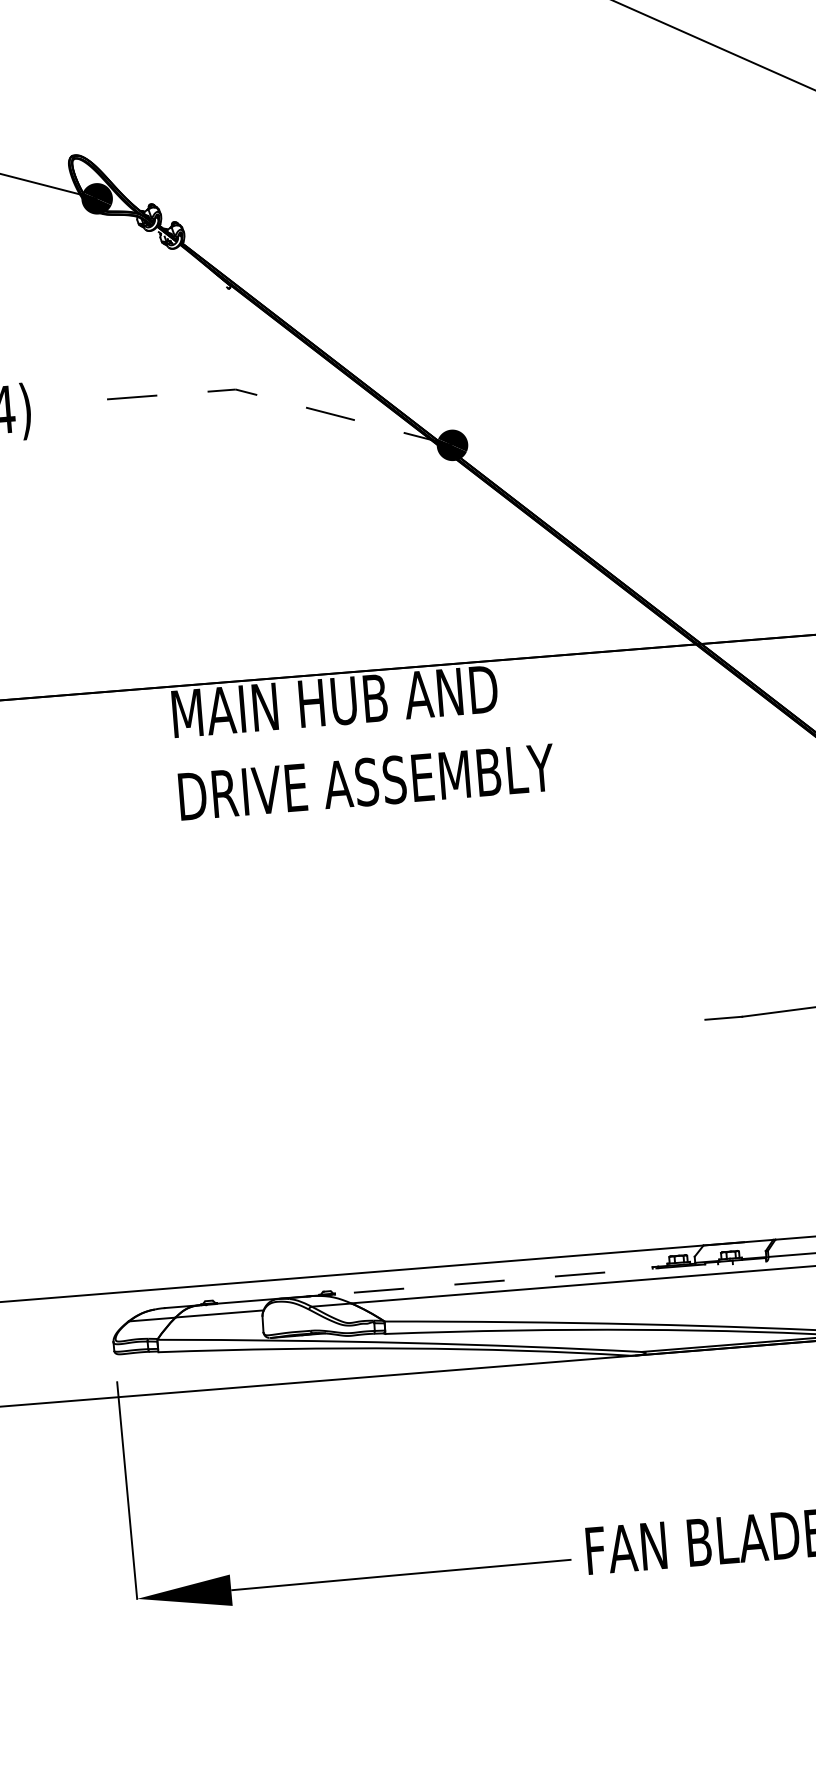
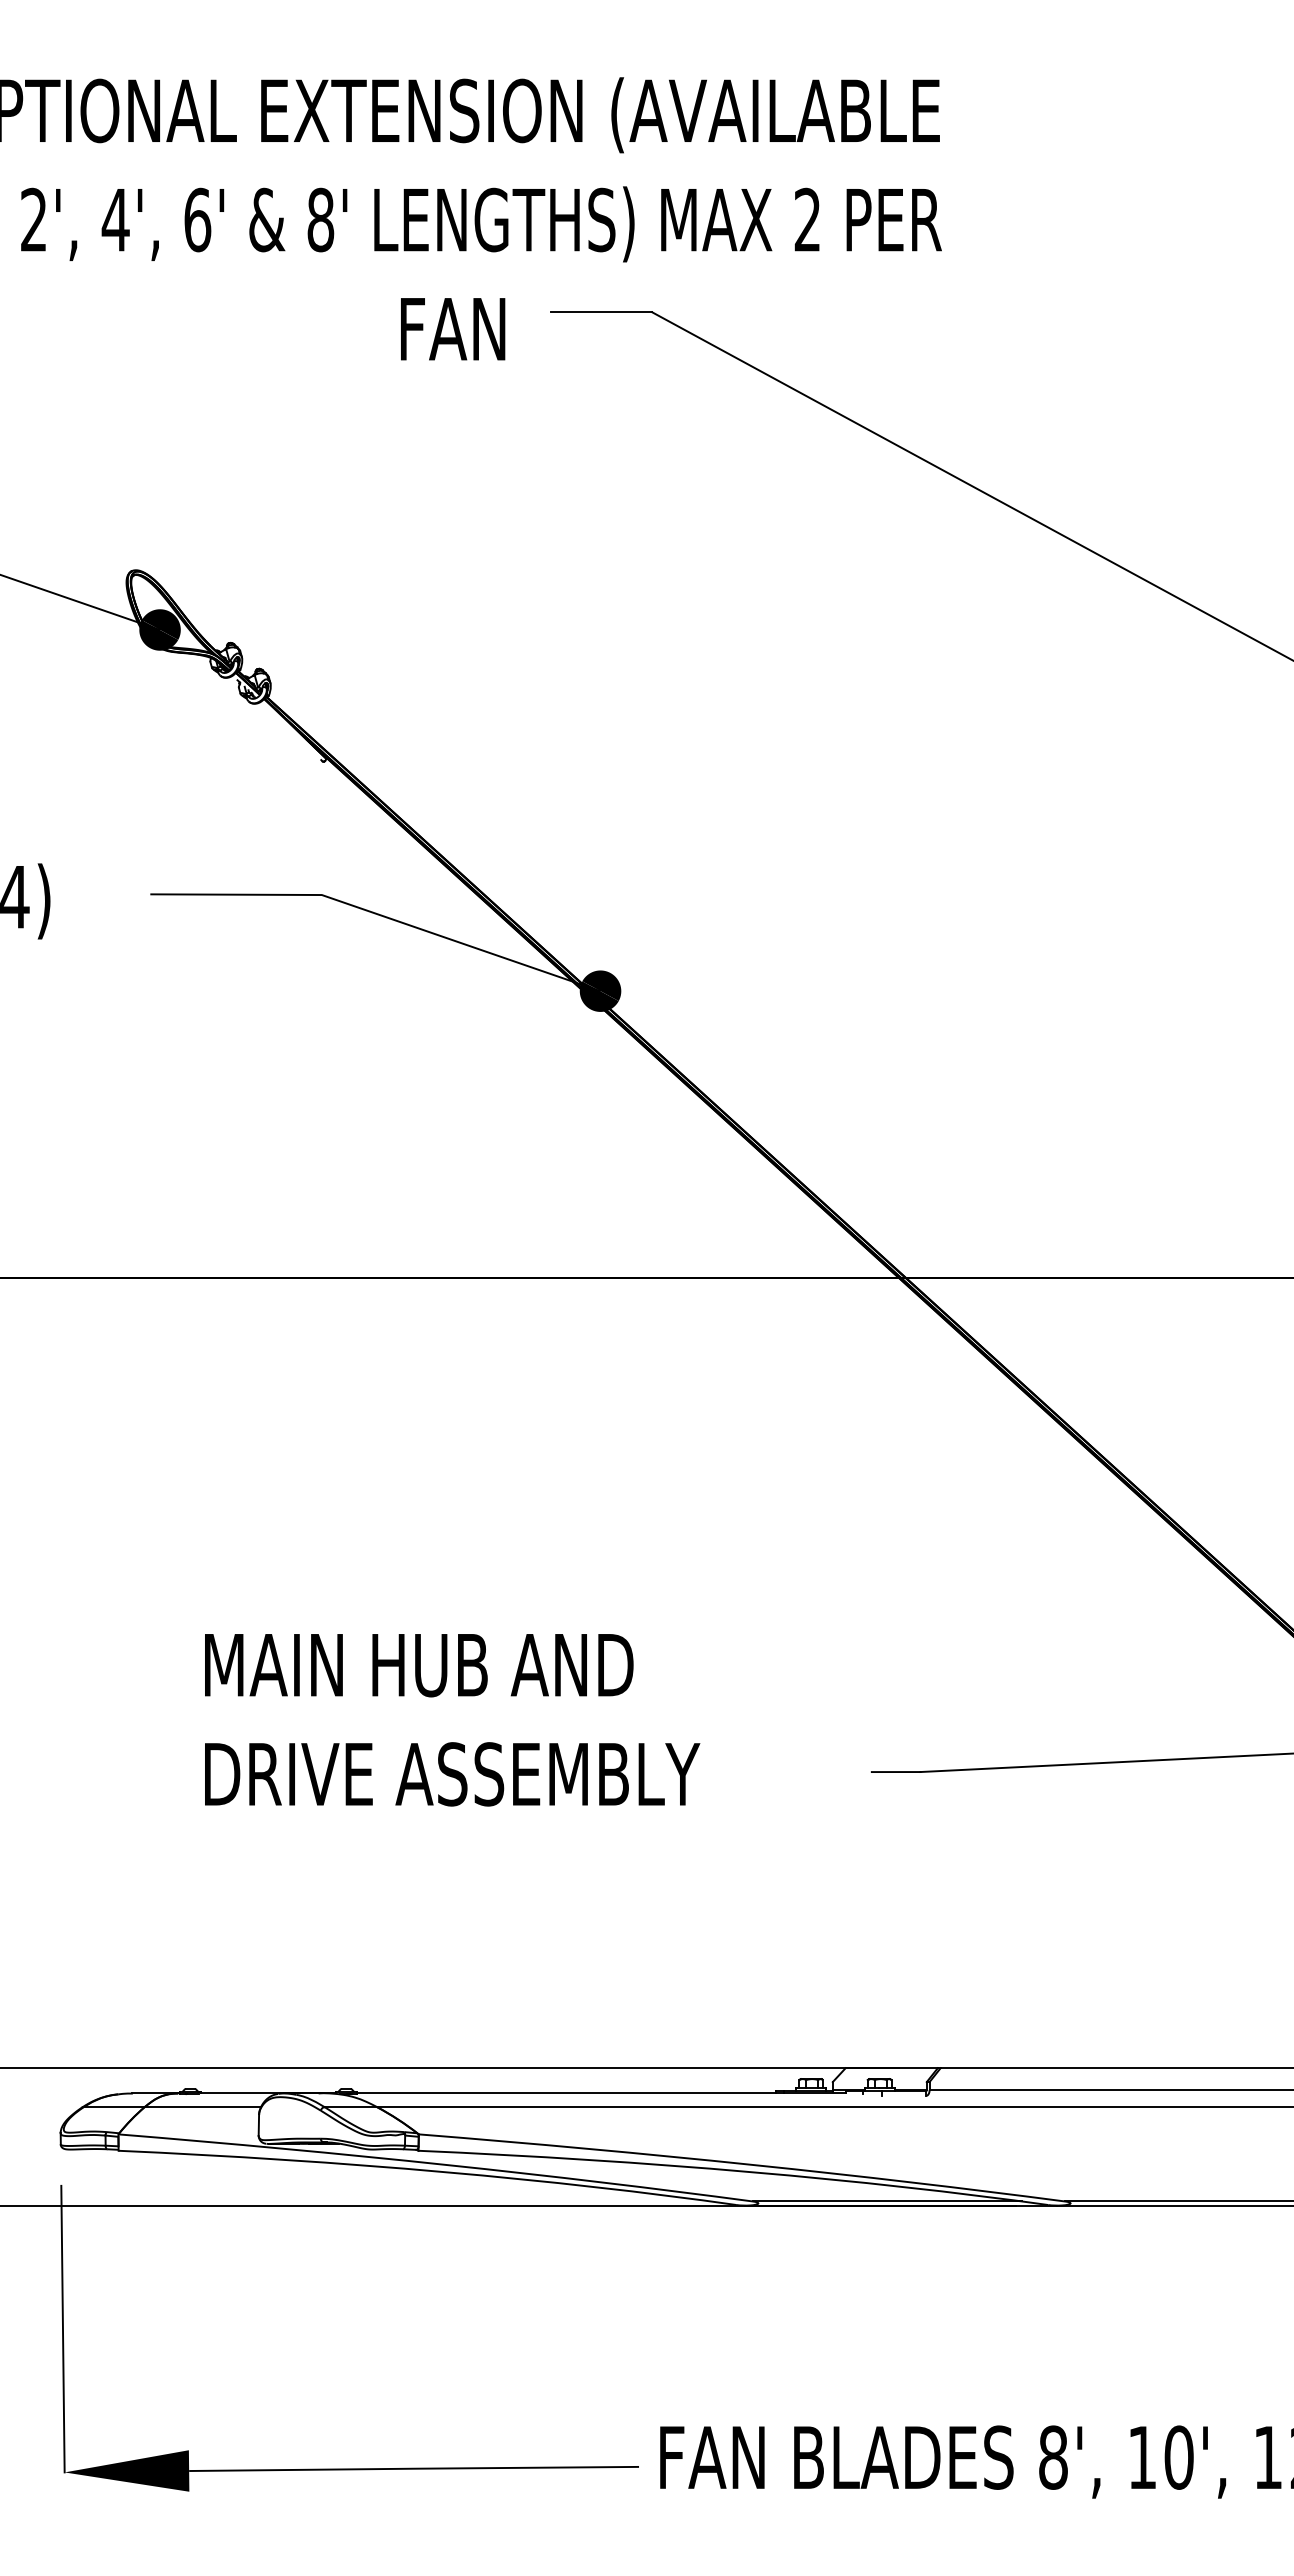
line: (280, 400) -> (379, 914), dashed -> solid
text: (363, 741) -> (452, 1720), moved
line: (520, 1279) -> (601, 2093), dashed -> solid

